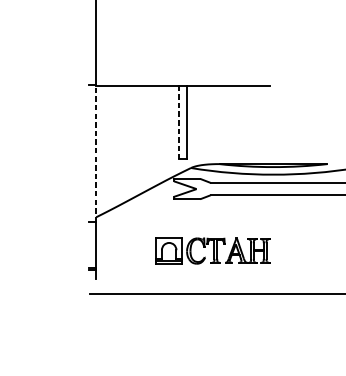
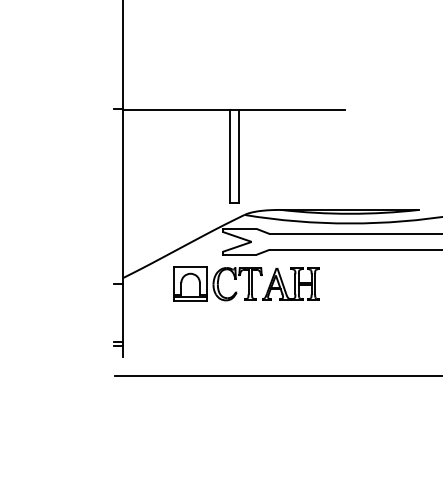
line: (179, 122) -> (229, 156), dashed -> solid
line: (96, 153) -> (123, 196), dashed -> solid
part: (212, 250) -> (246, 283), moved

